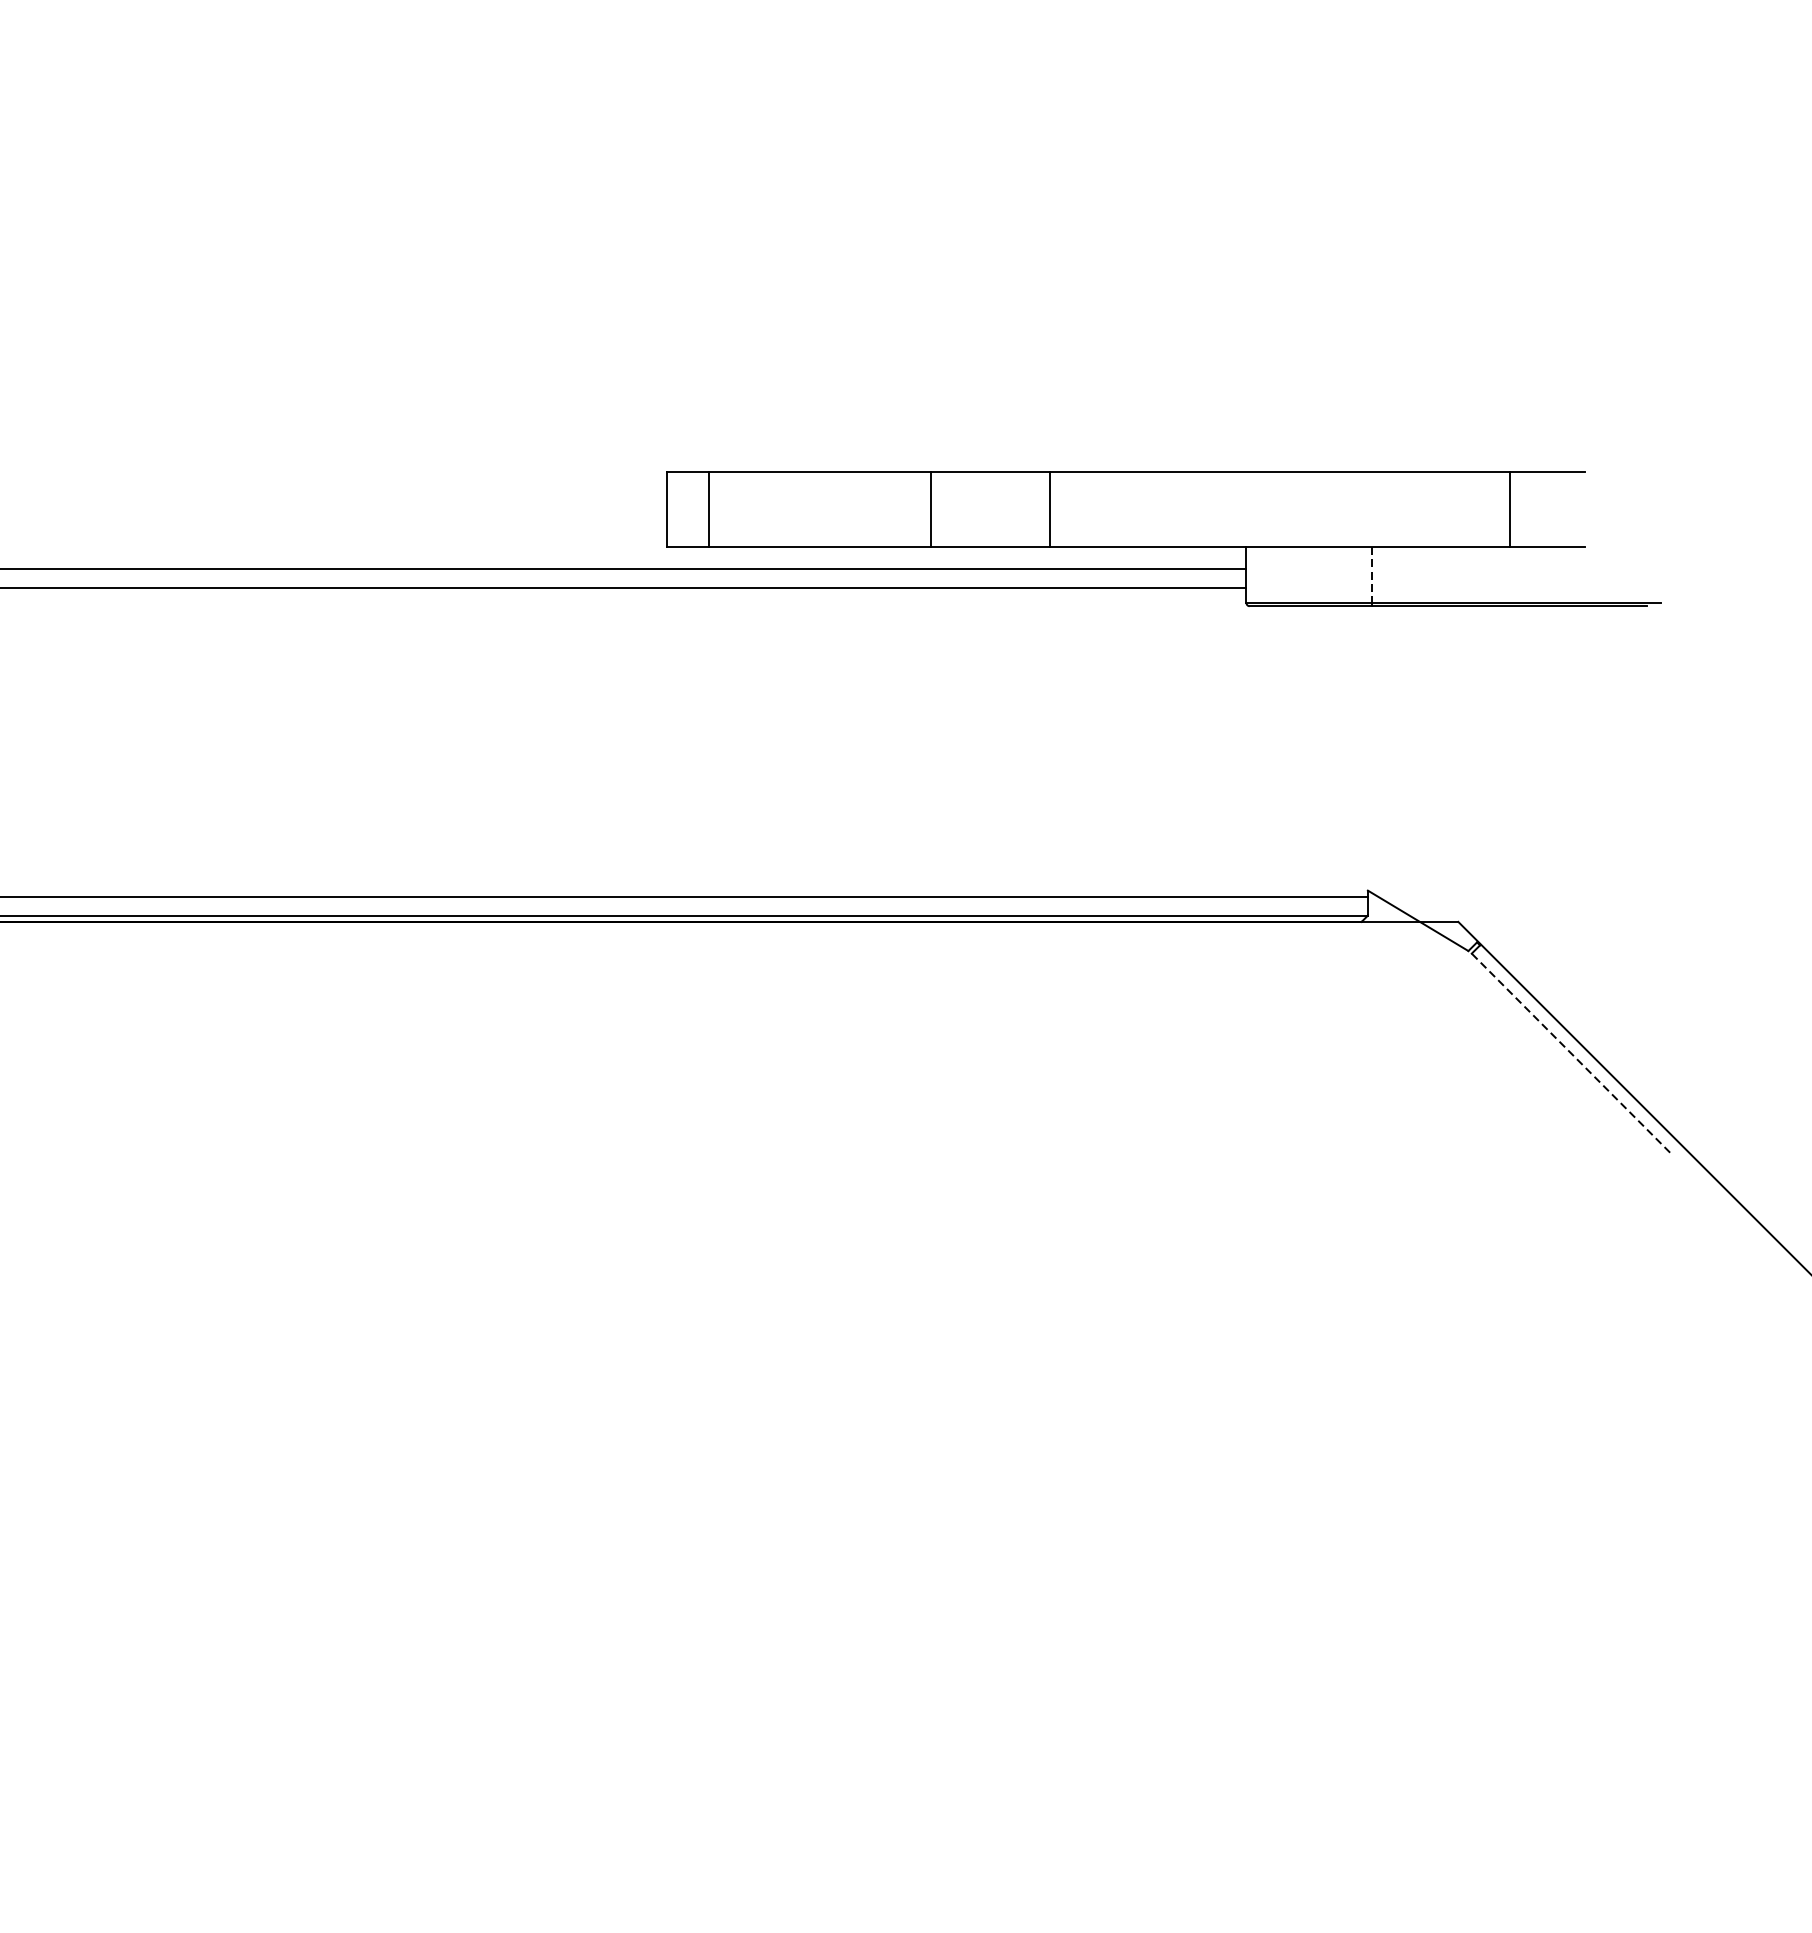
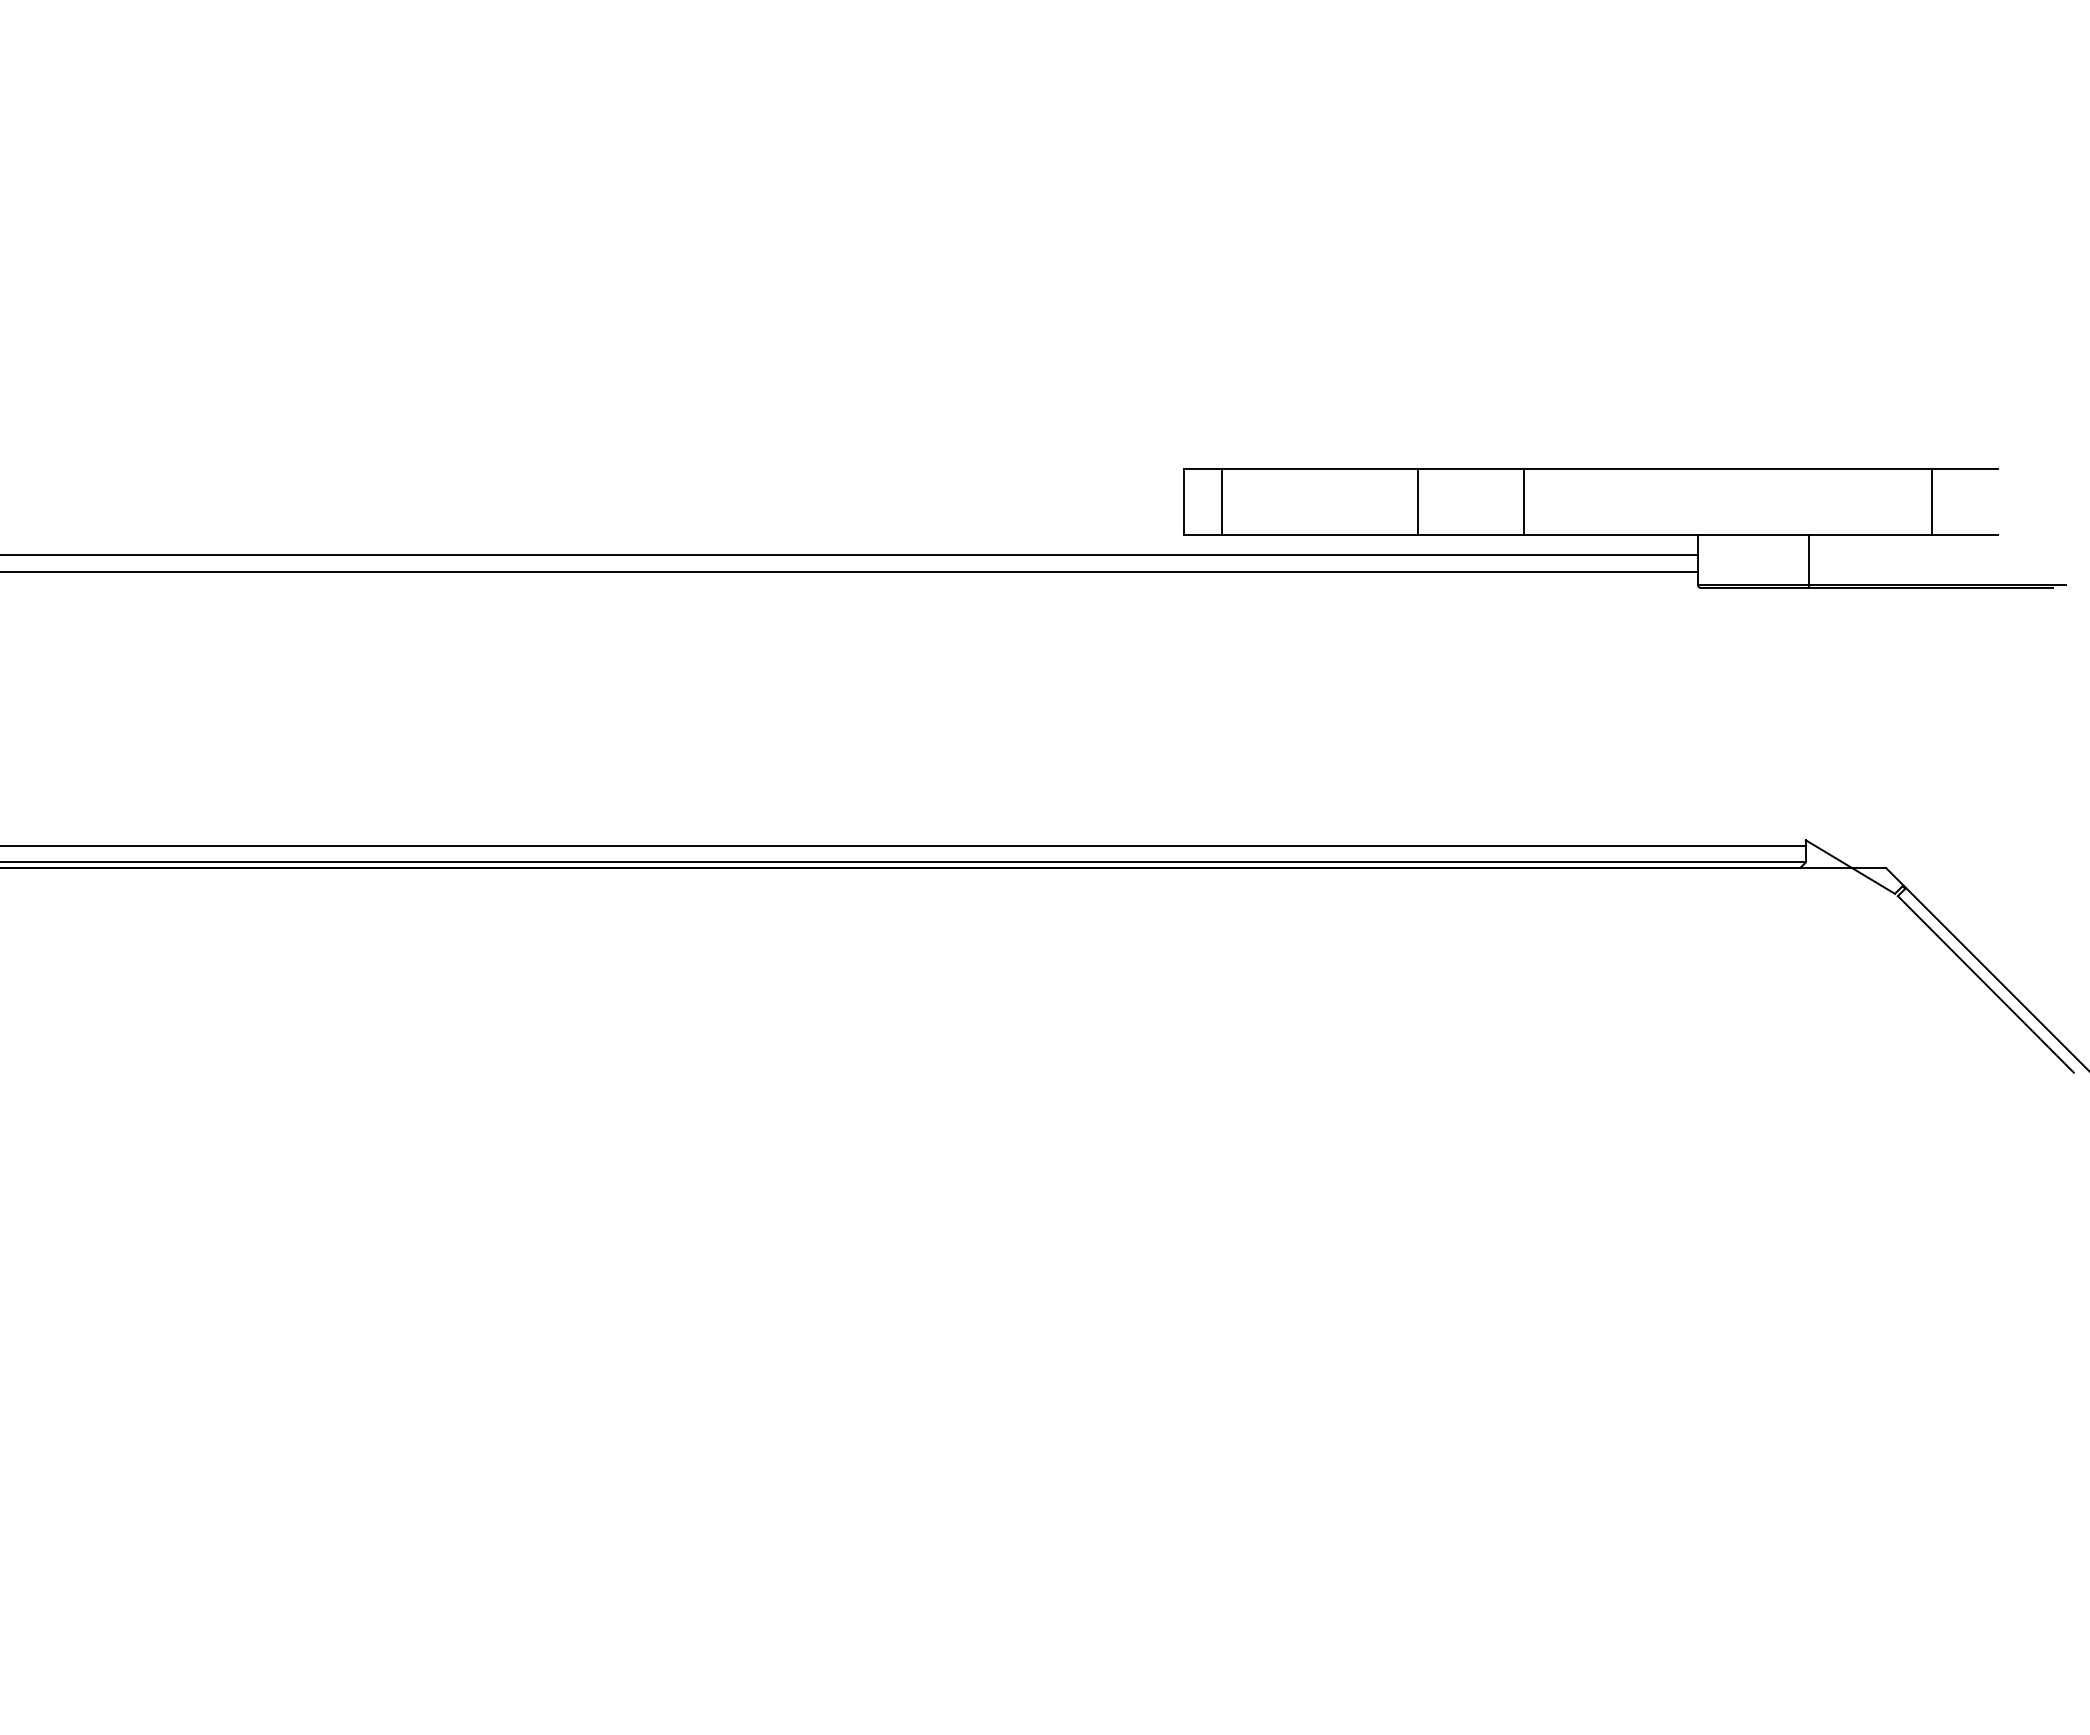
line: (1372, 575) -> (1809, 560), dashed -> solid
line: (1570, 1053) -> (1985, 984), dashed -> solid

